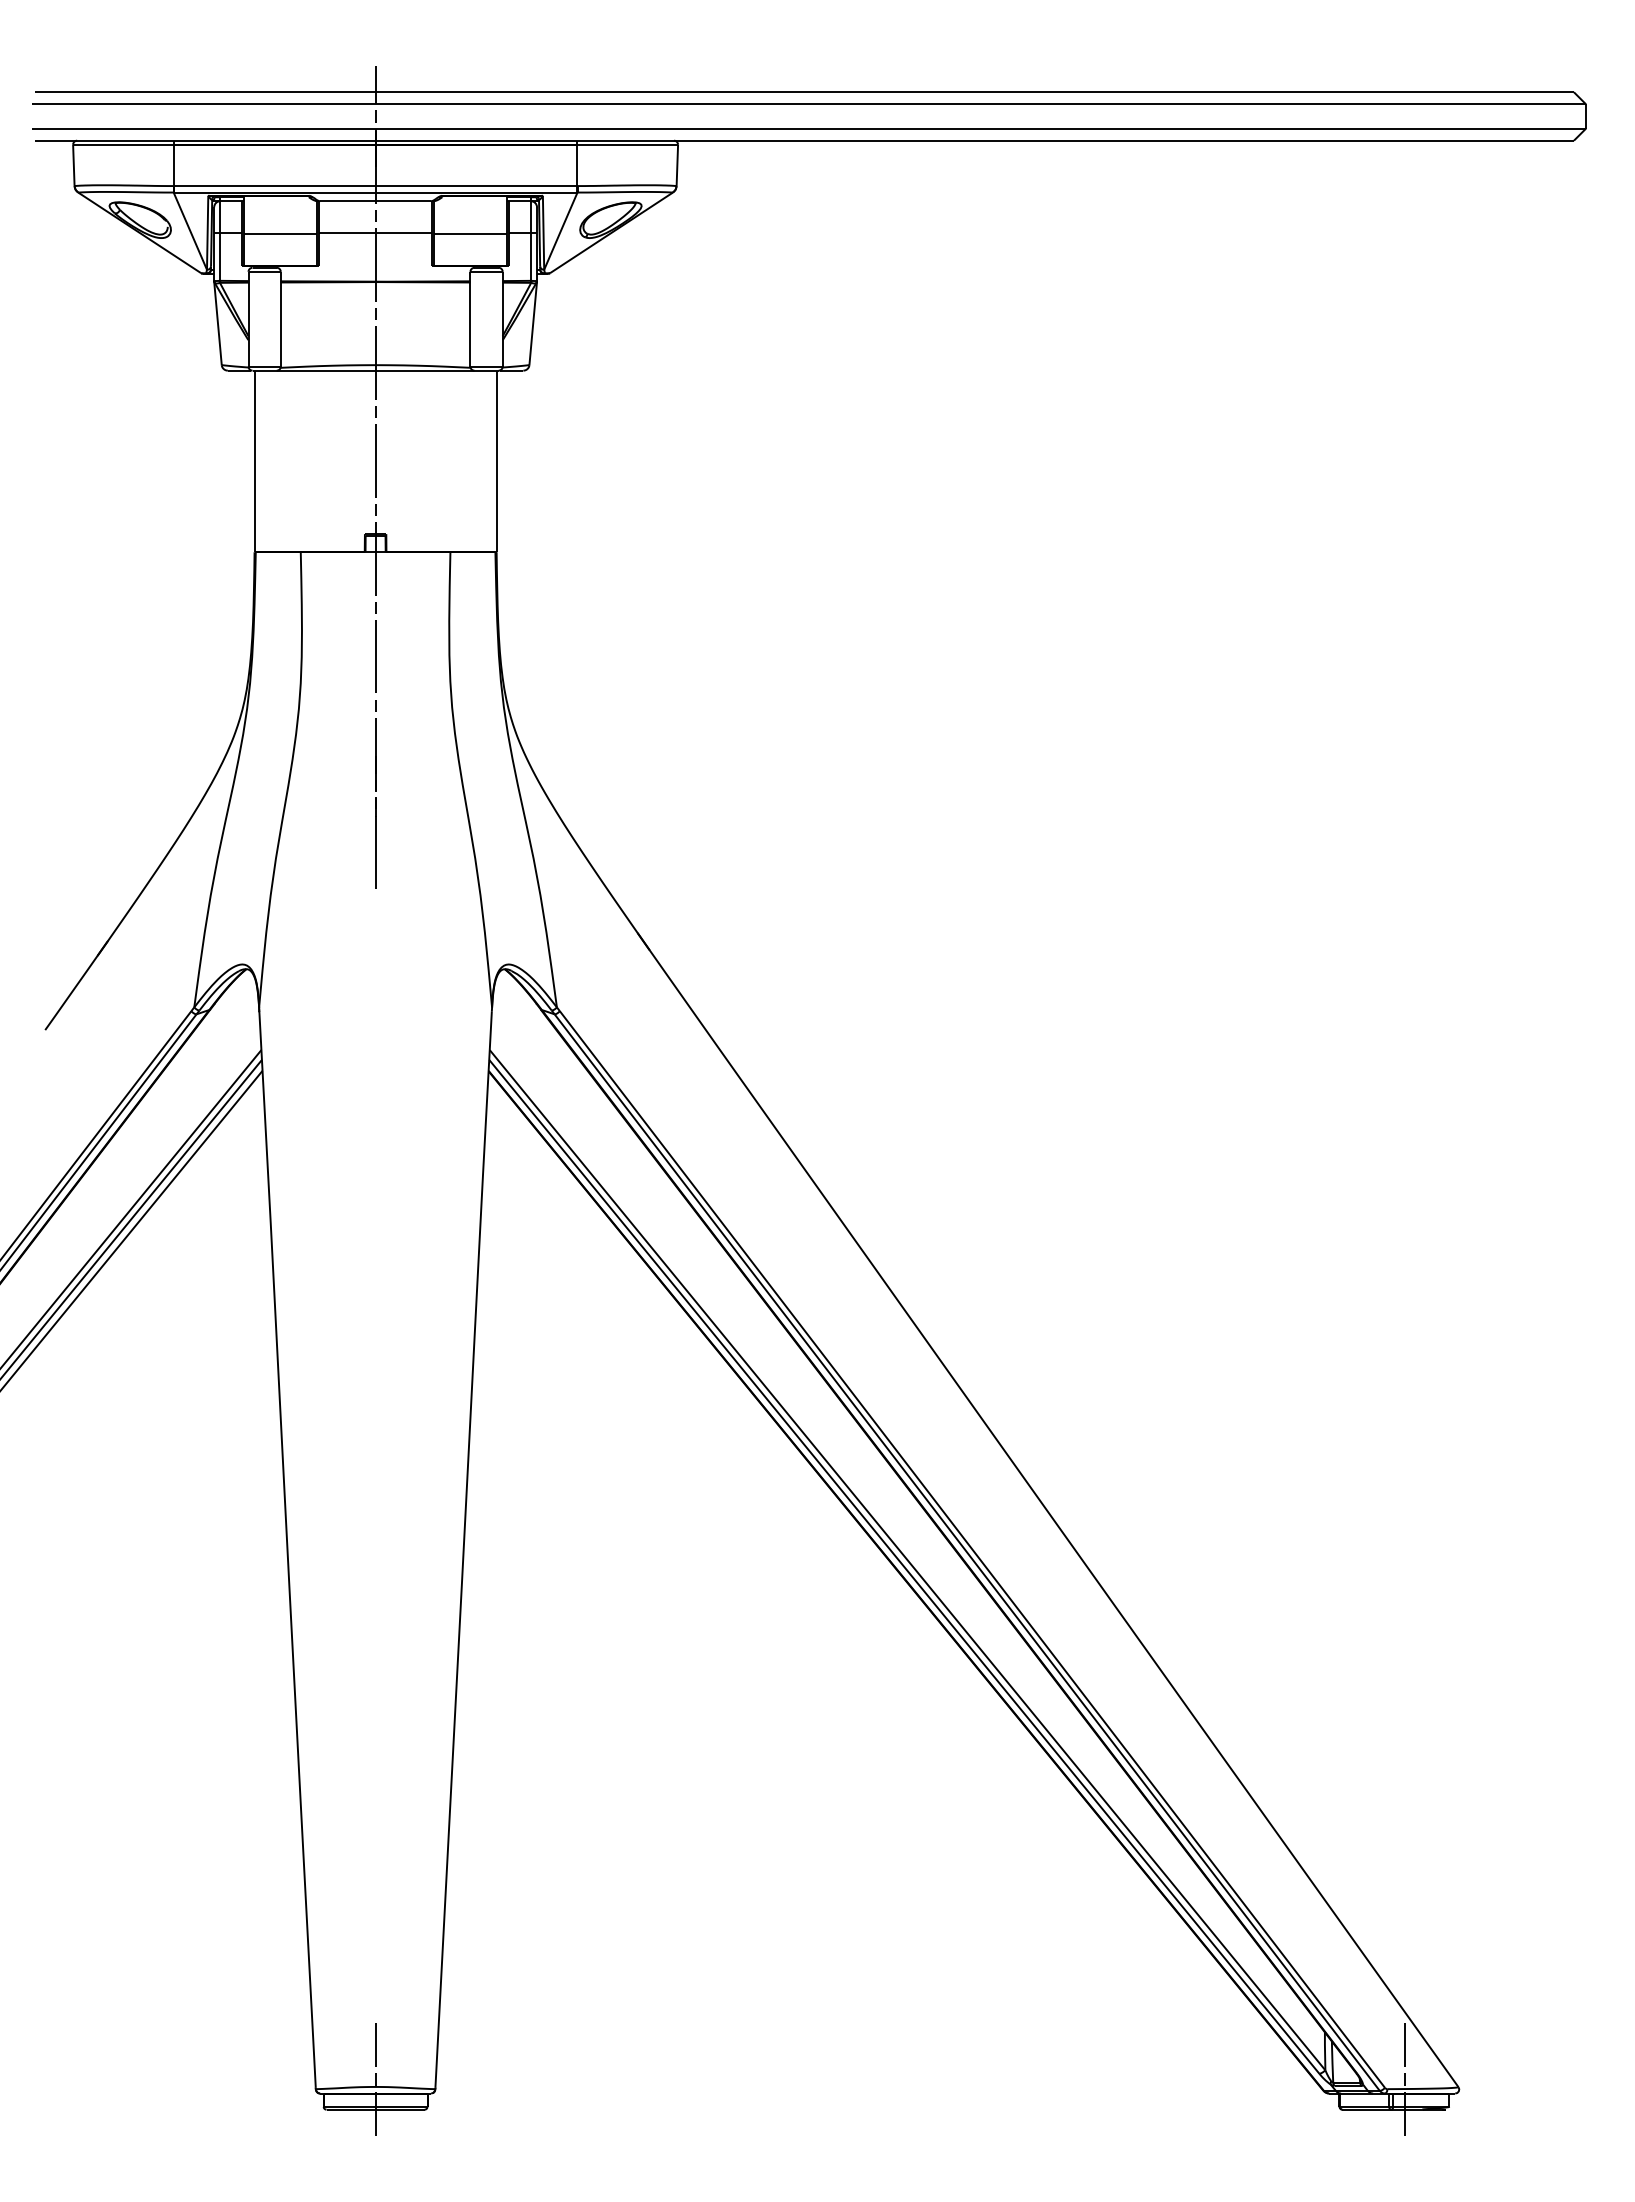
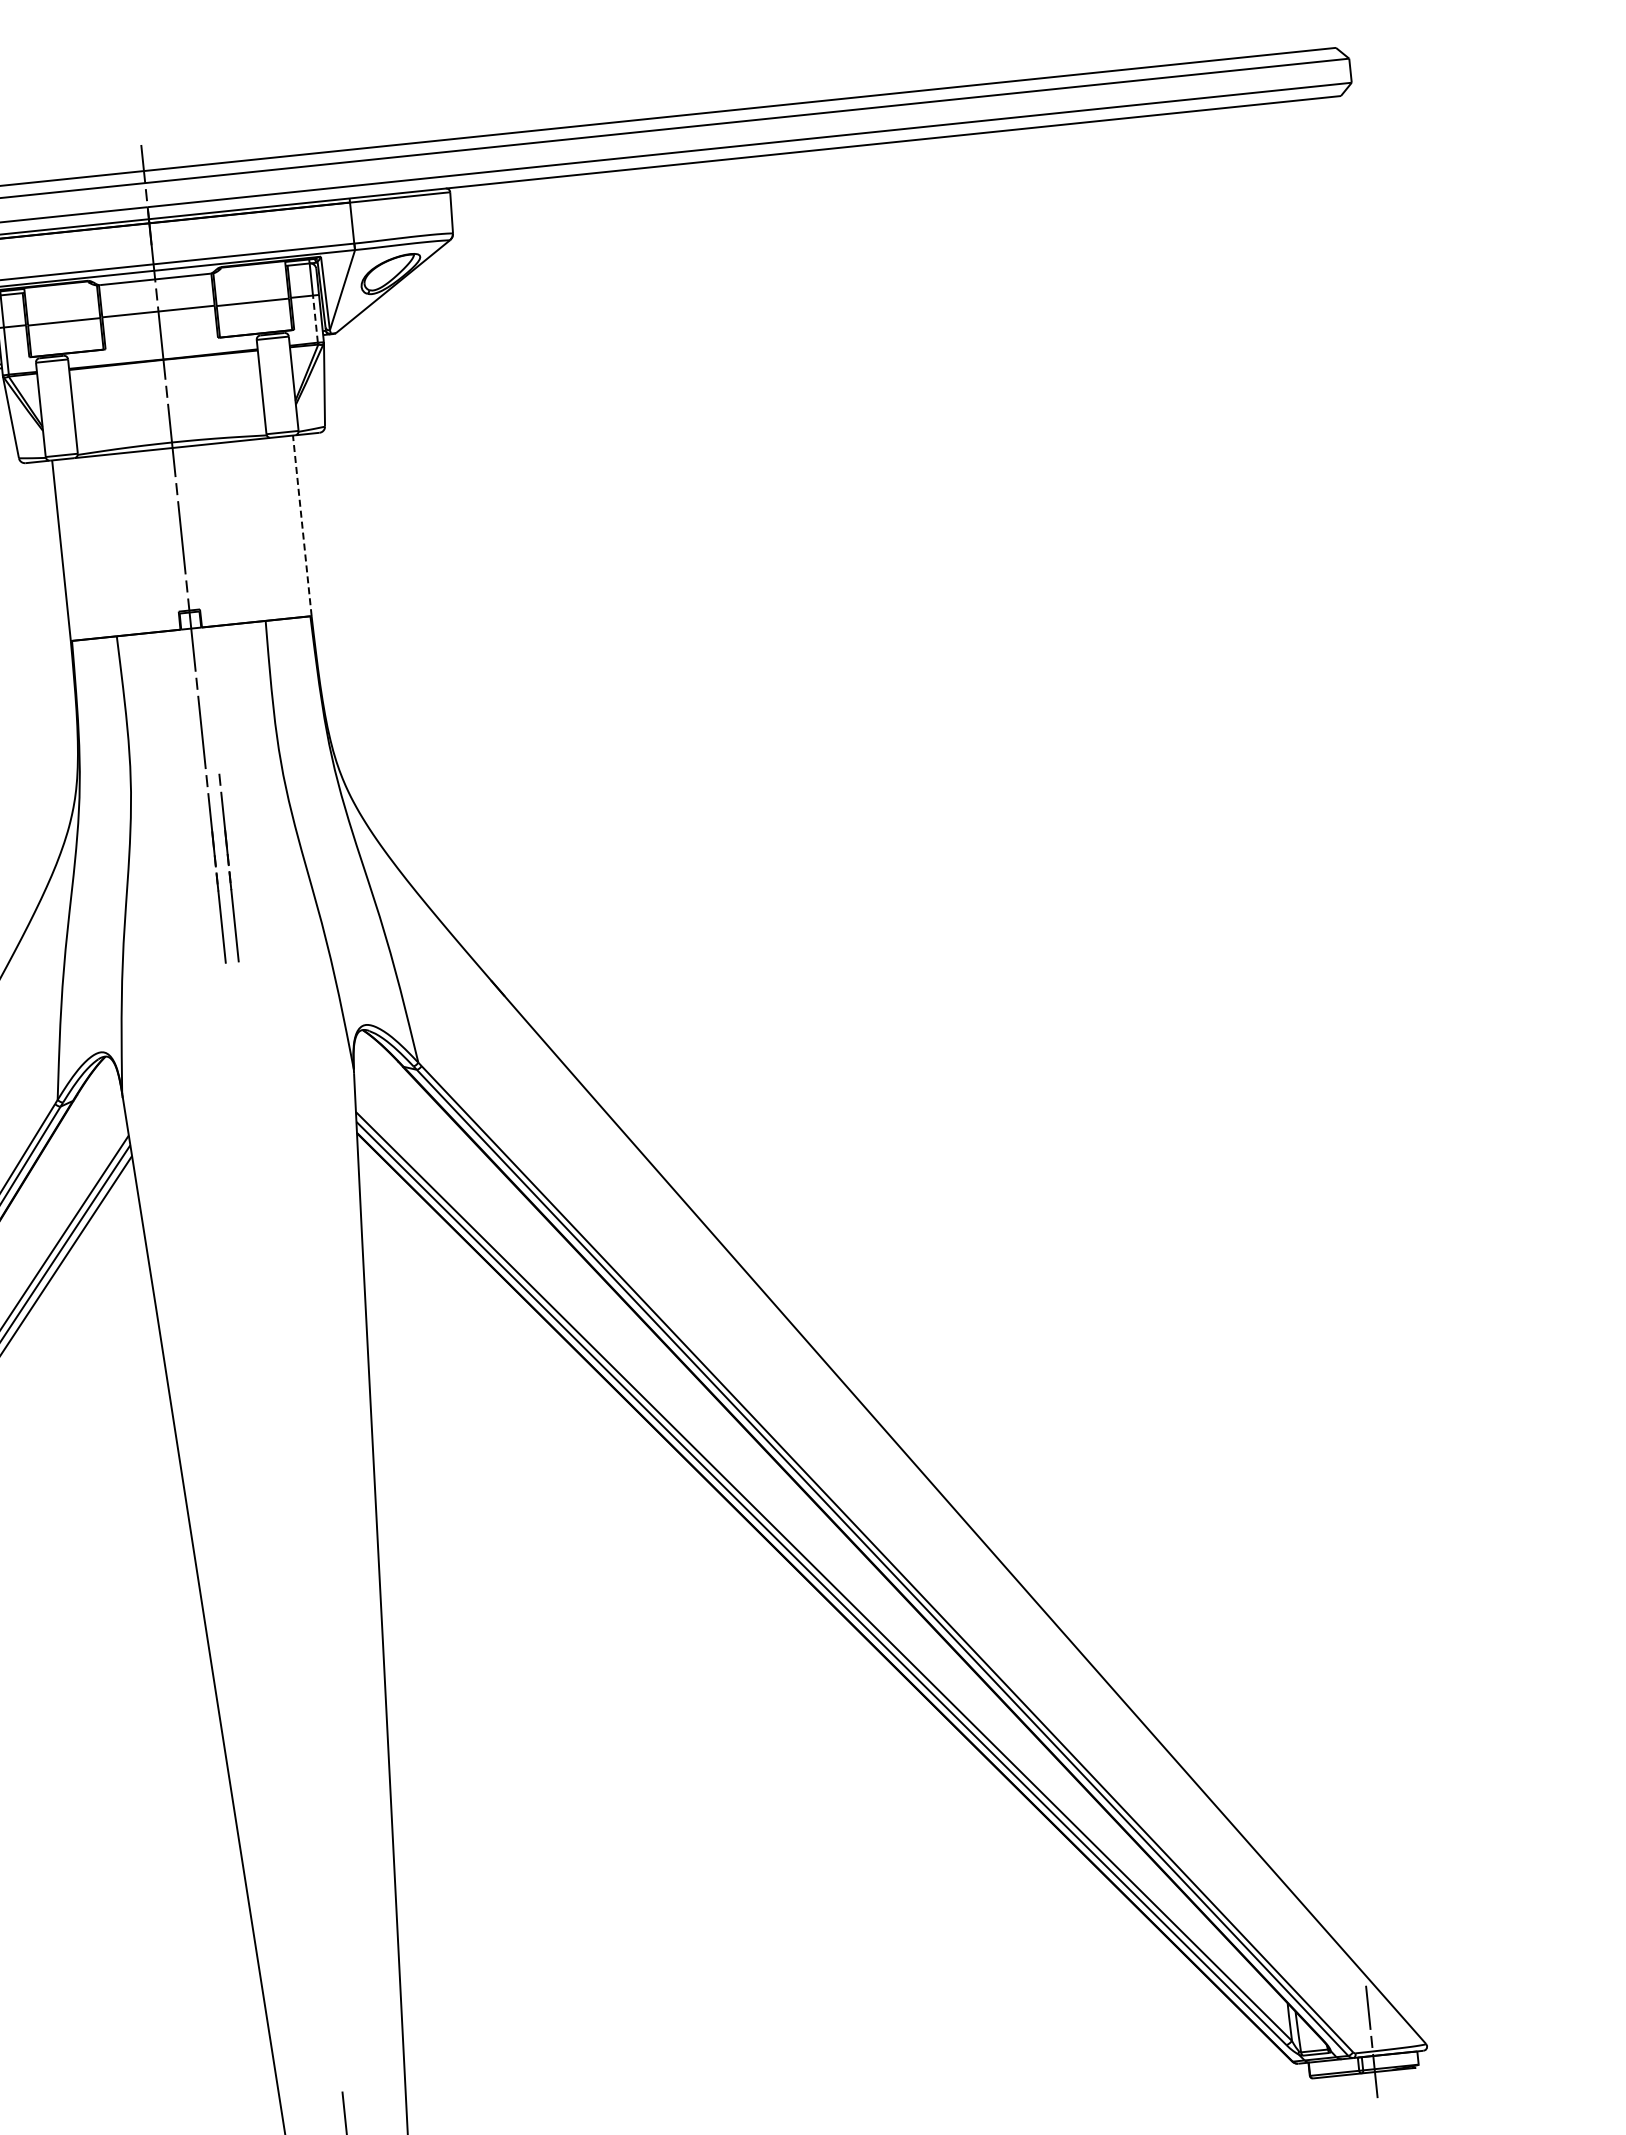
line: (530, 257) -> (315, 319), solid -> dashed
line: (496, 461) -> (302, 525), solid -> dashed
line: (388, 791) -> (228, 865), added

